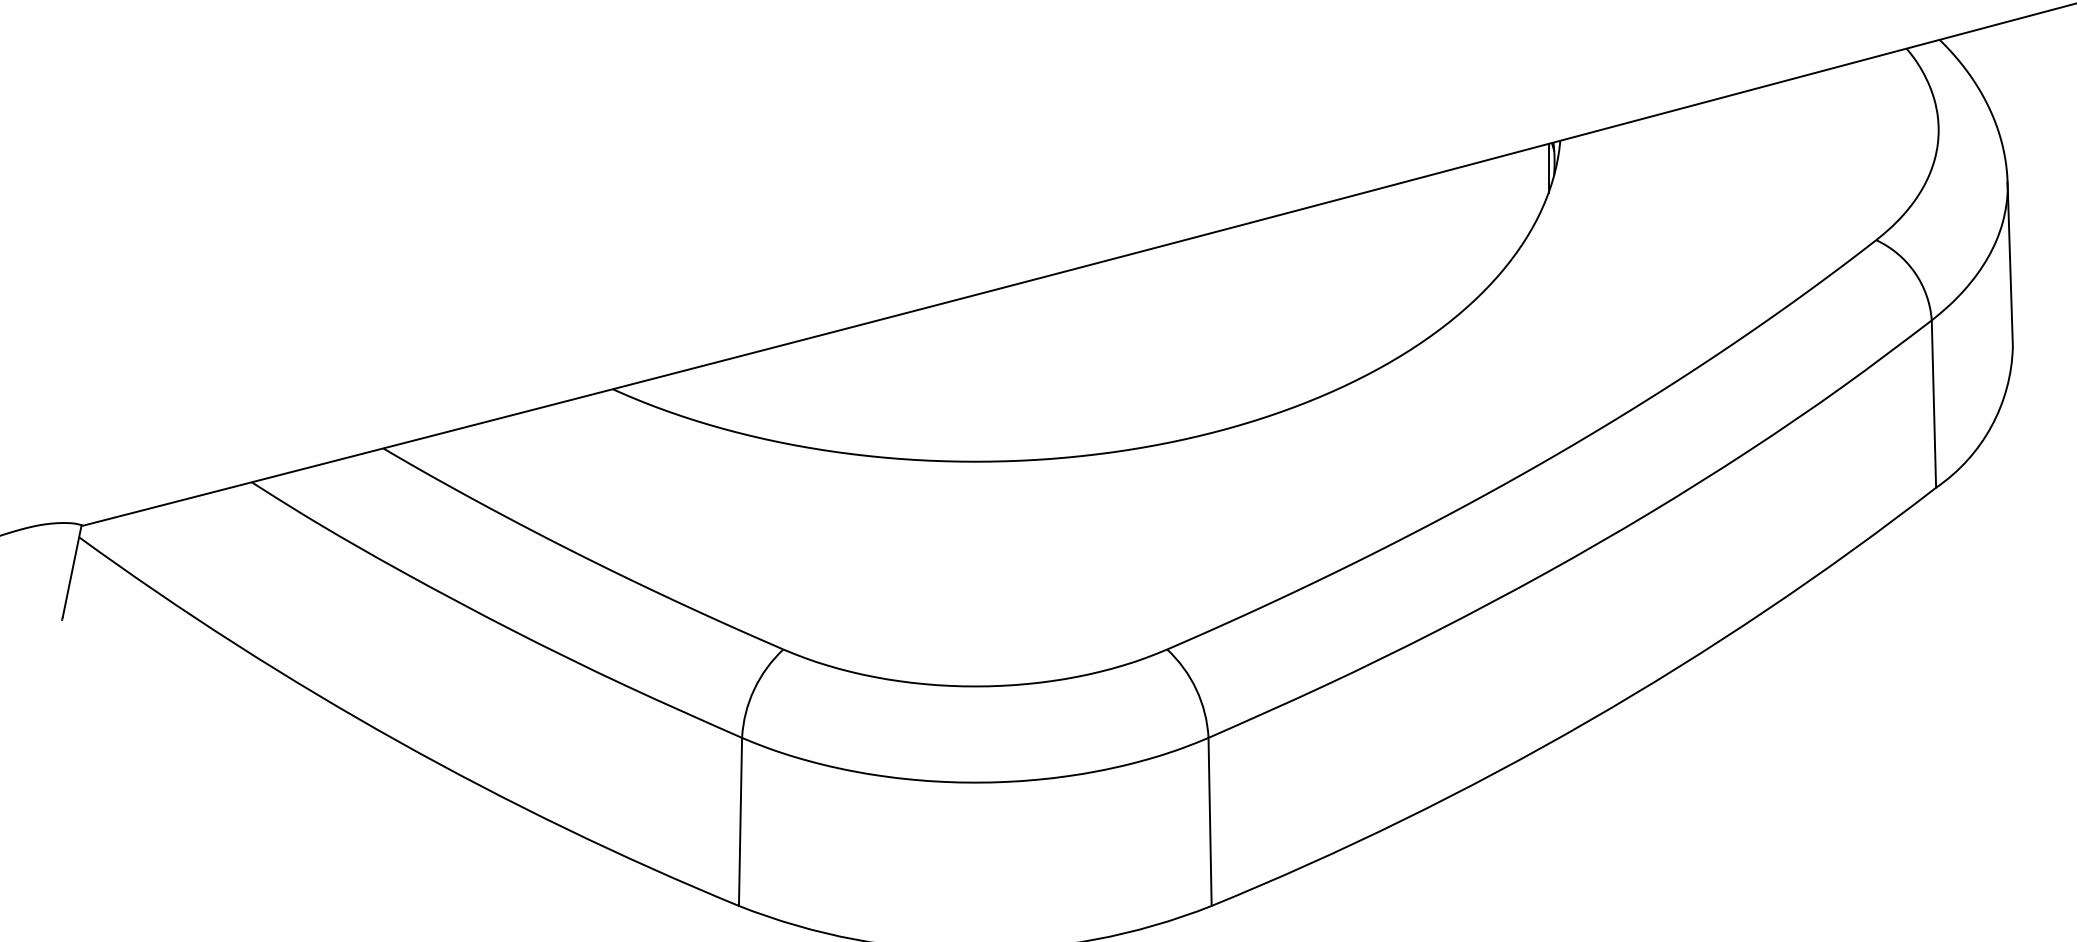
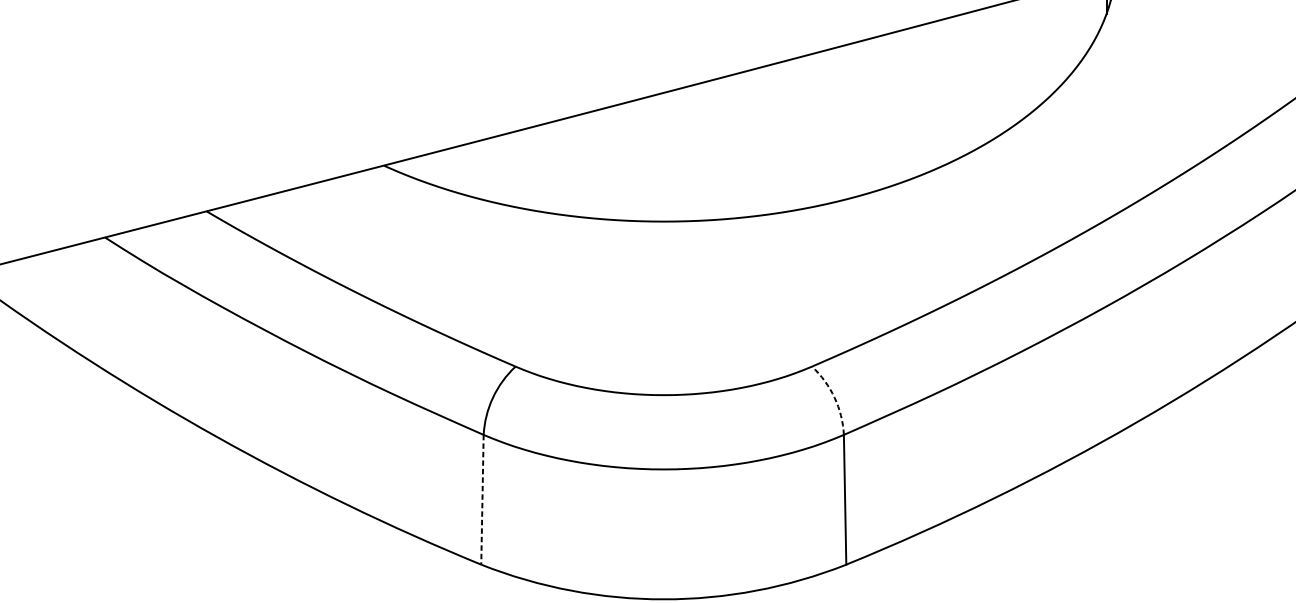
arc: (1196, 689) -> (834, 397), solid -> dashed
line: (740, 822) -> (482, 500), solid -> dashed

